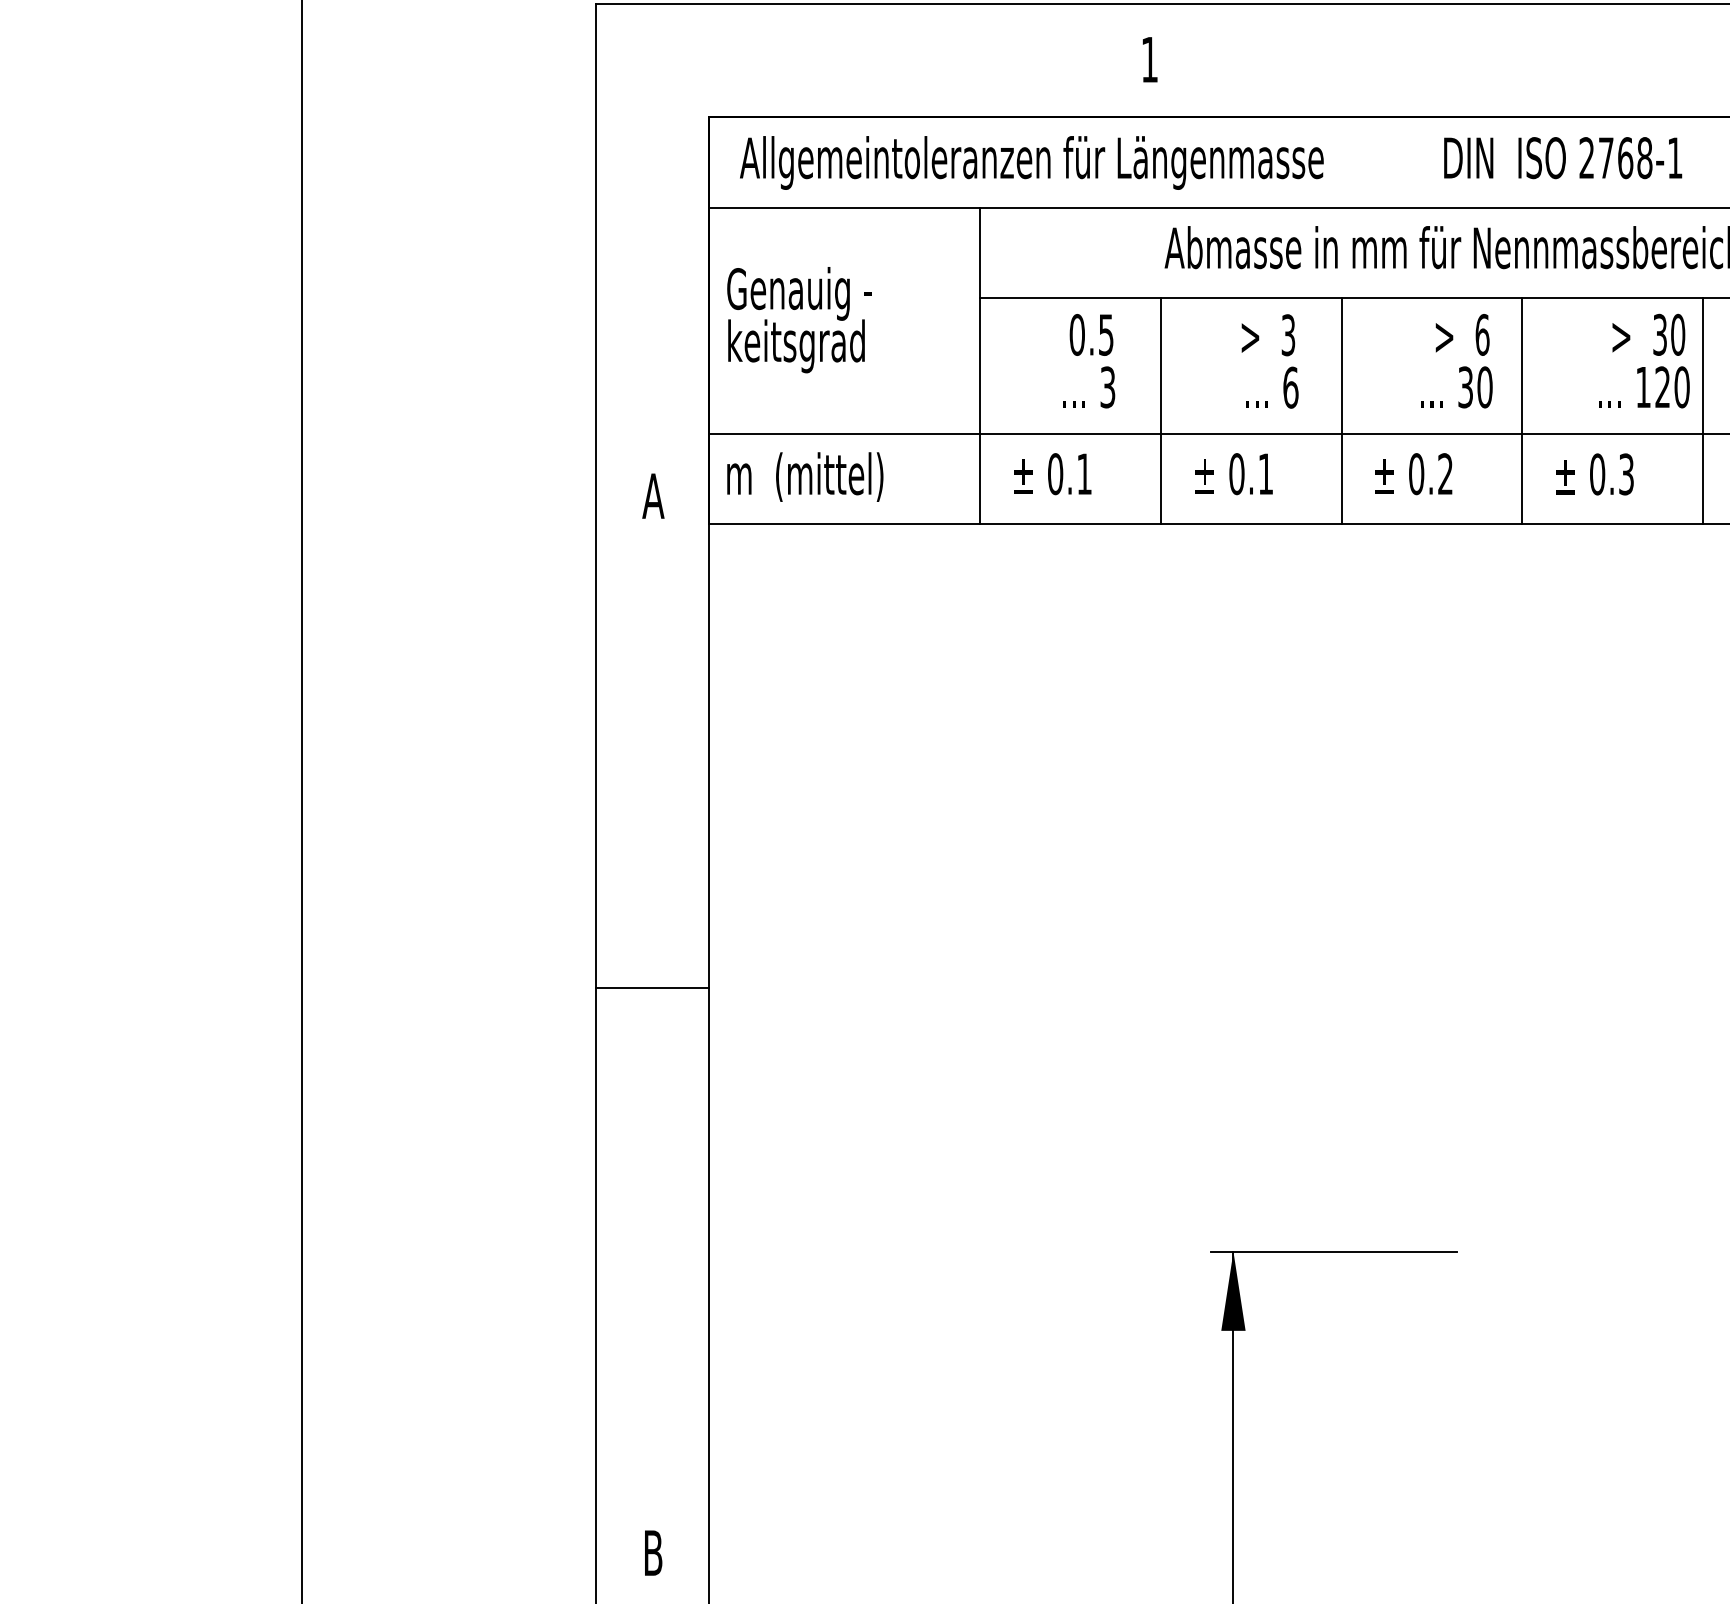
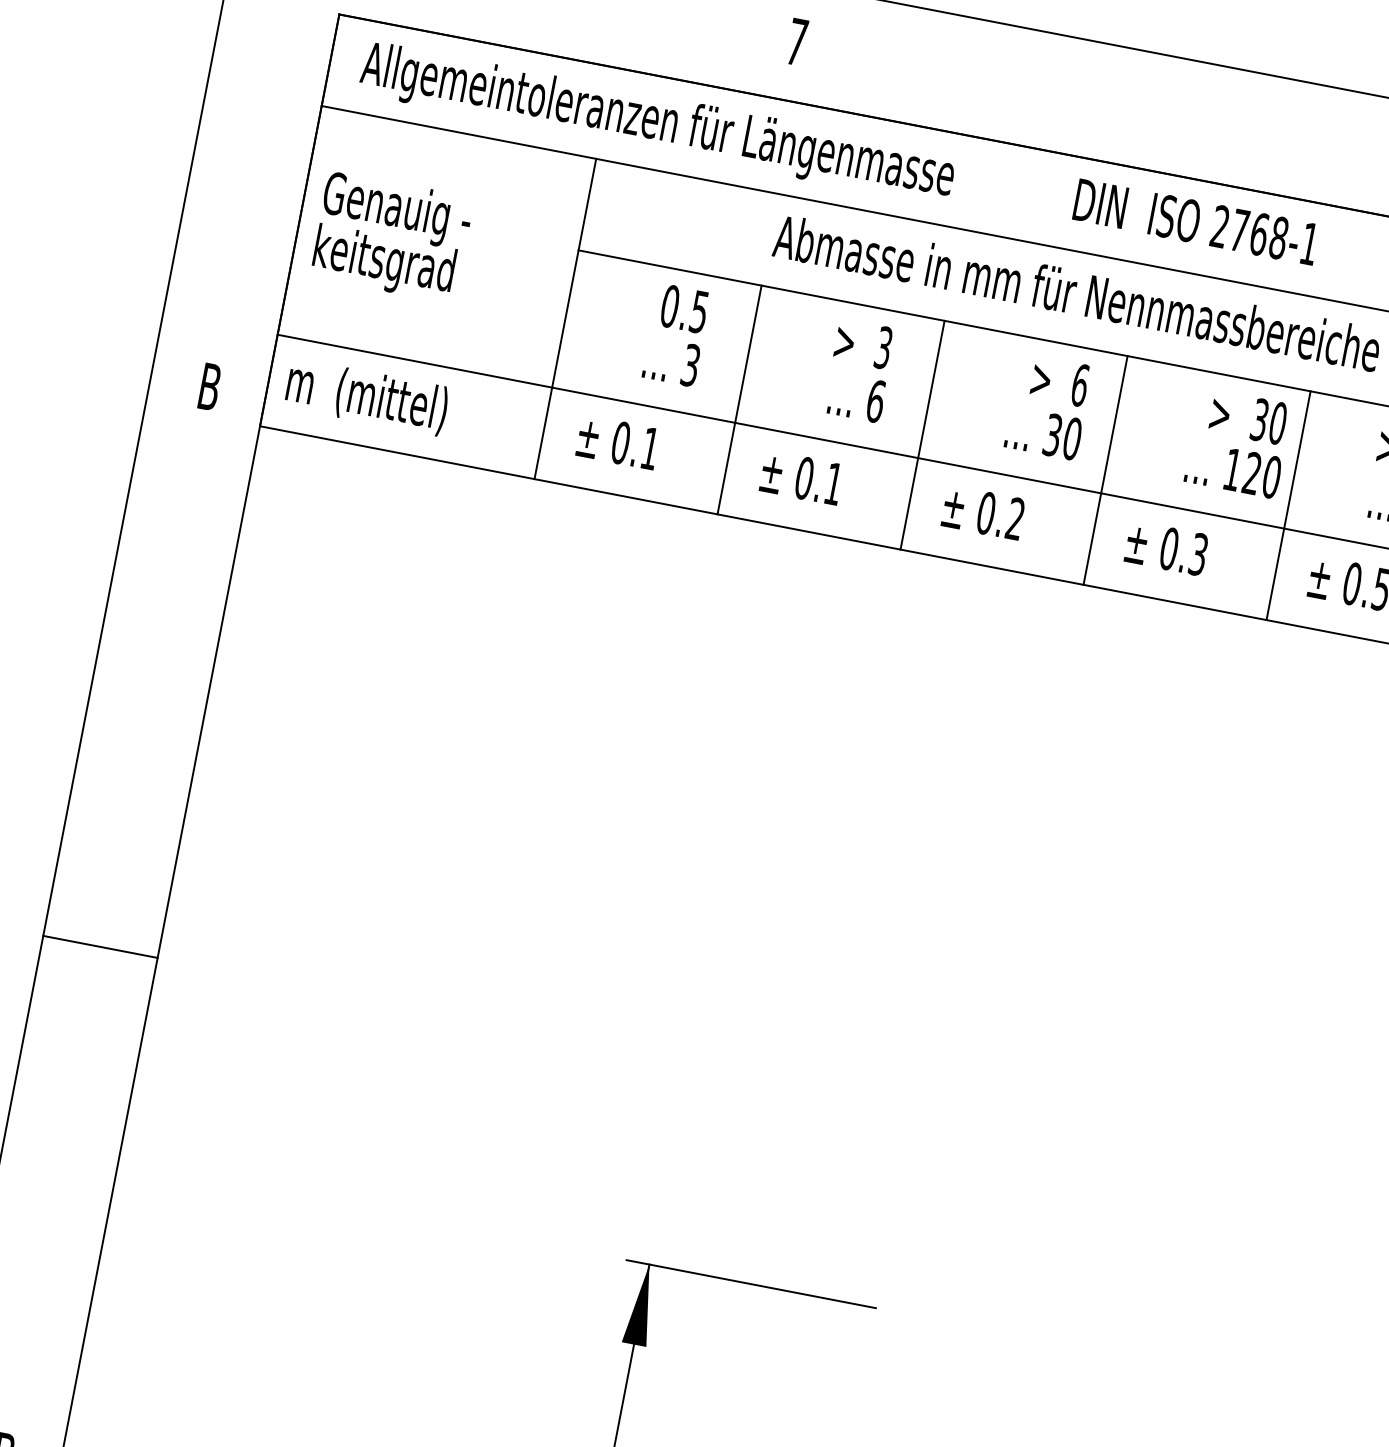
text: (1149, 59) -> (796, 41), 1 -> 7
text: (653, 495) -> (209, 386), A -> B
line: (651, 987) -> (99, 946), moved

